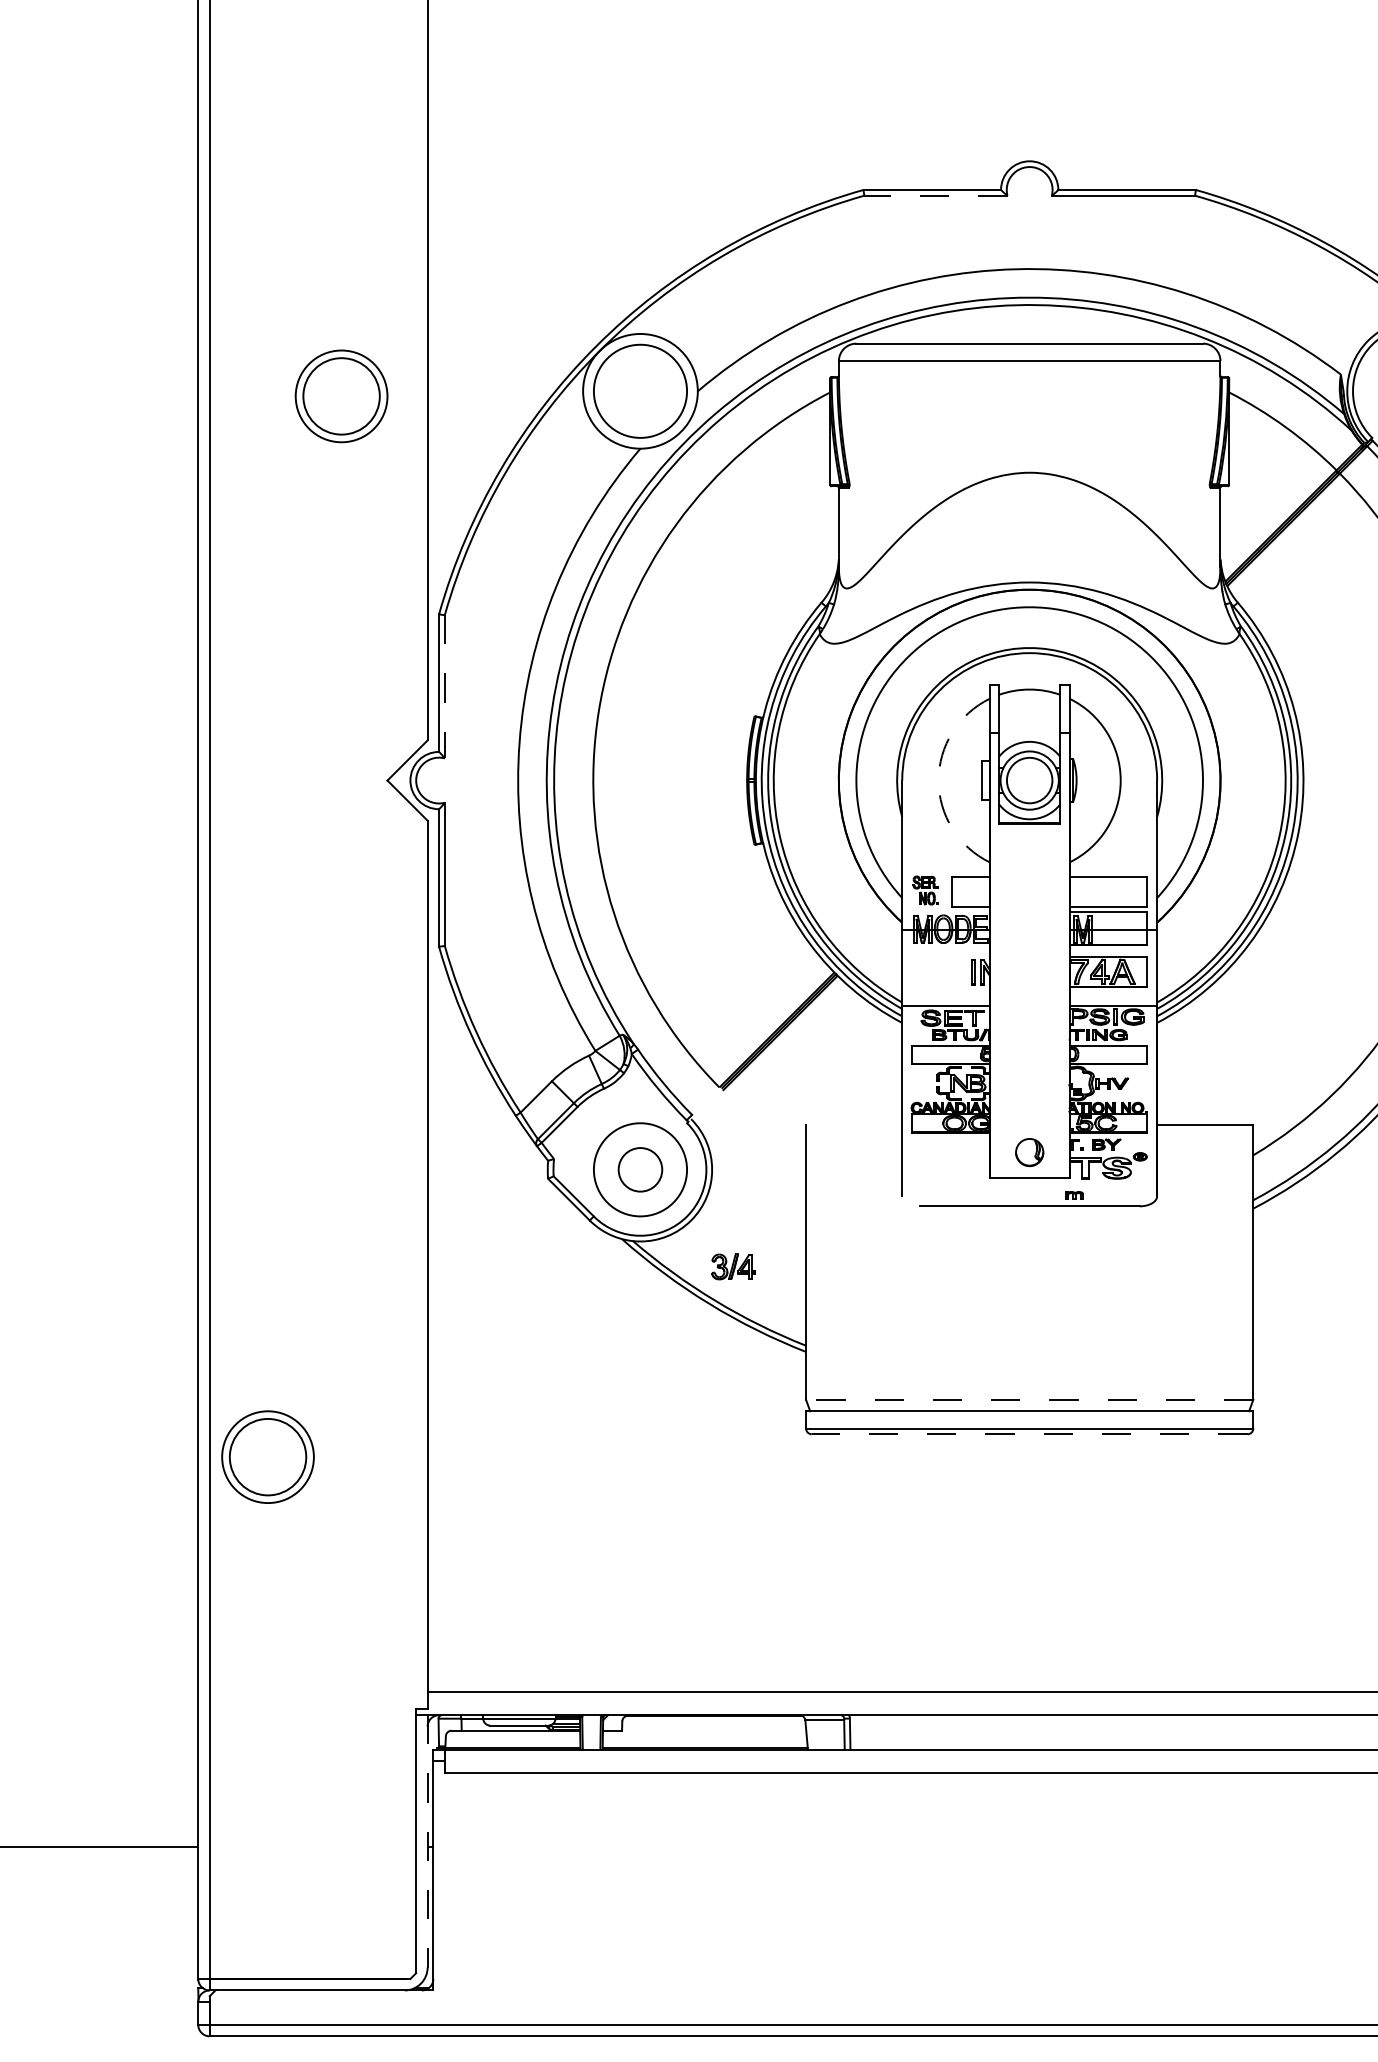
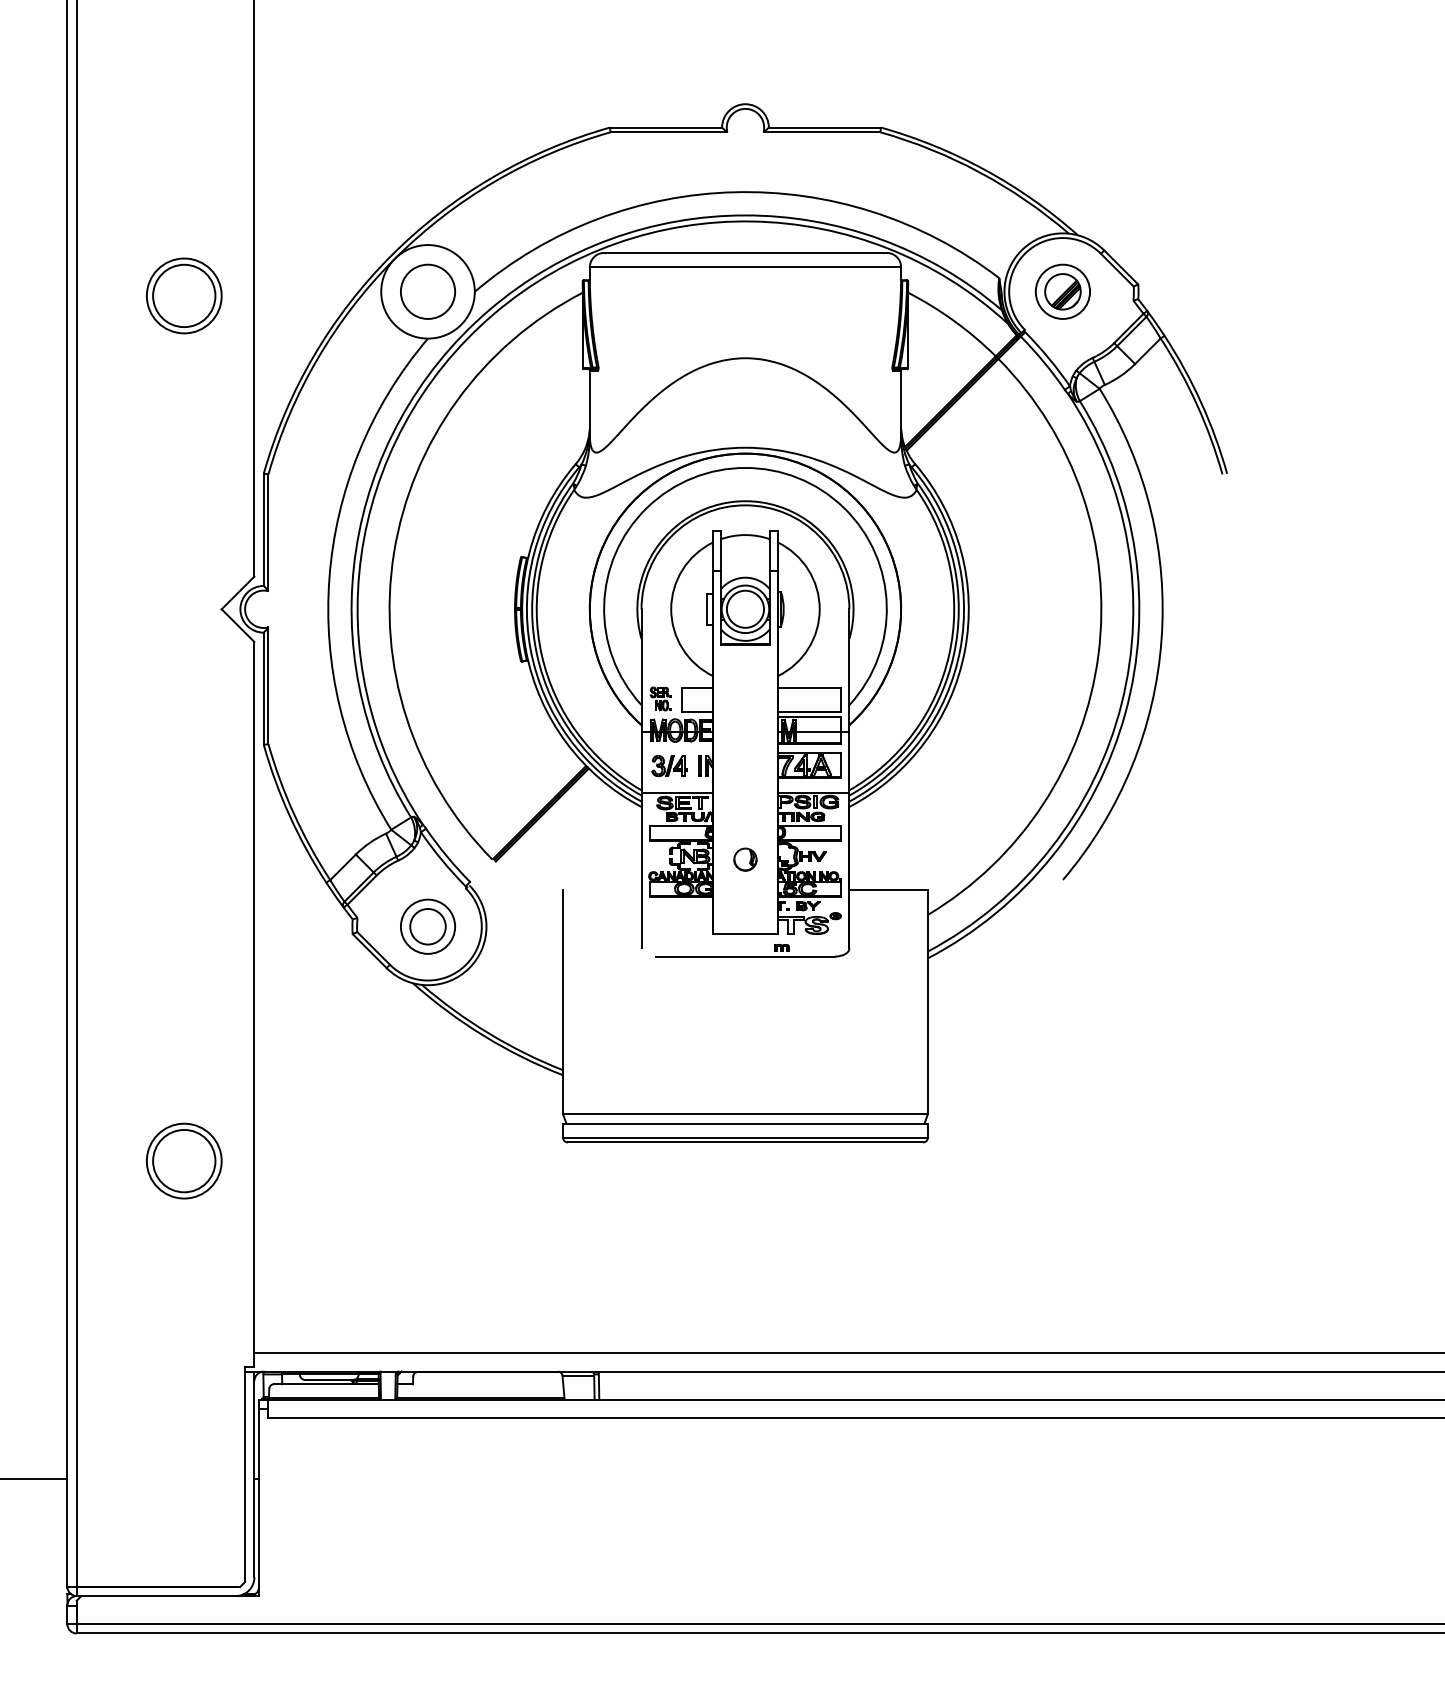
line: (935, 195) -> (668, 132), dashed -> solid
circle: (639, 390) -> (427, 291), size x0.71
line: (444, 687) -> (268, 533), dashed -> solid
arc: (938, 780) -> (671, 609), dashed -> solid
part: (1029, 1152) -> (745, 859), moved
circle: (639, 1169) -> (427, 926), size x0.71
part: (733, 1266) -> (669, 765), moved
line: (1028, 1400) -> (744, 1114), dashed -> solid
line: (1029, 1434) -> (745, 1142), dashed -> solid
part: (268, 1456) -> (184, 1160), moved
line: (427, 1841) -> (254, 1474), dashed -> solid

